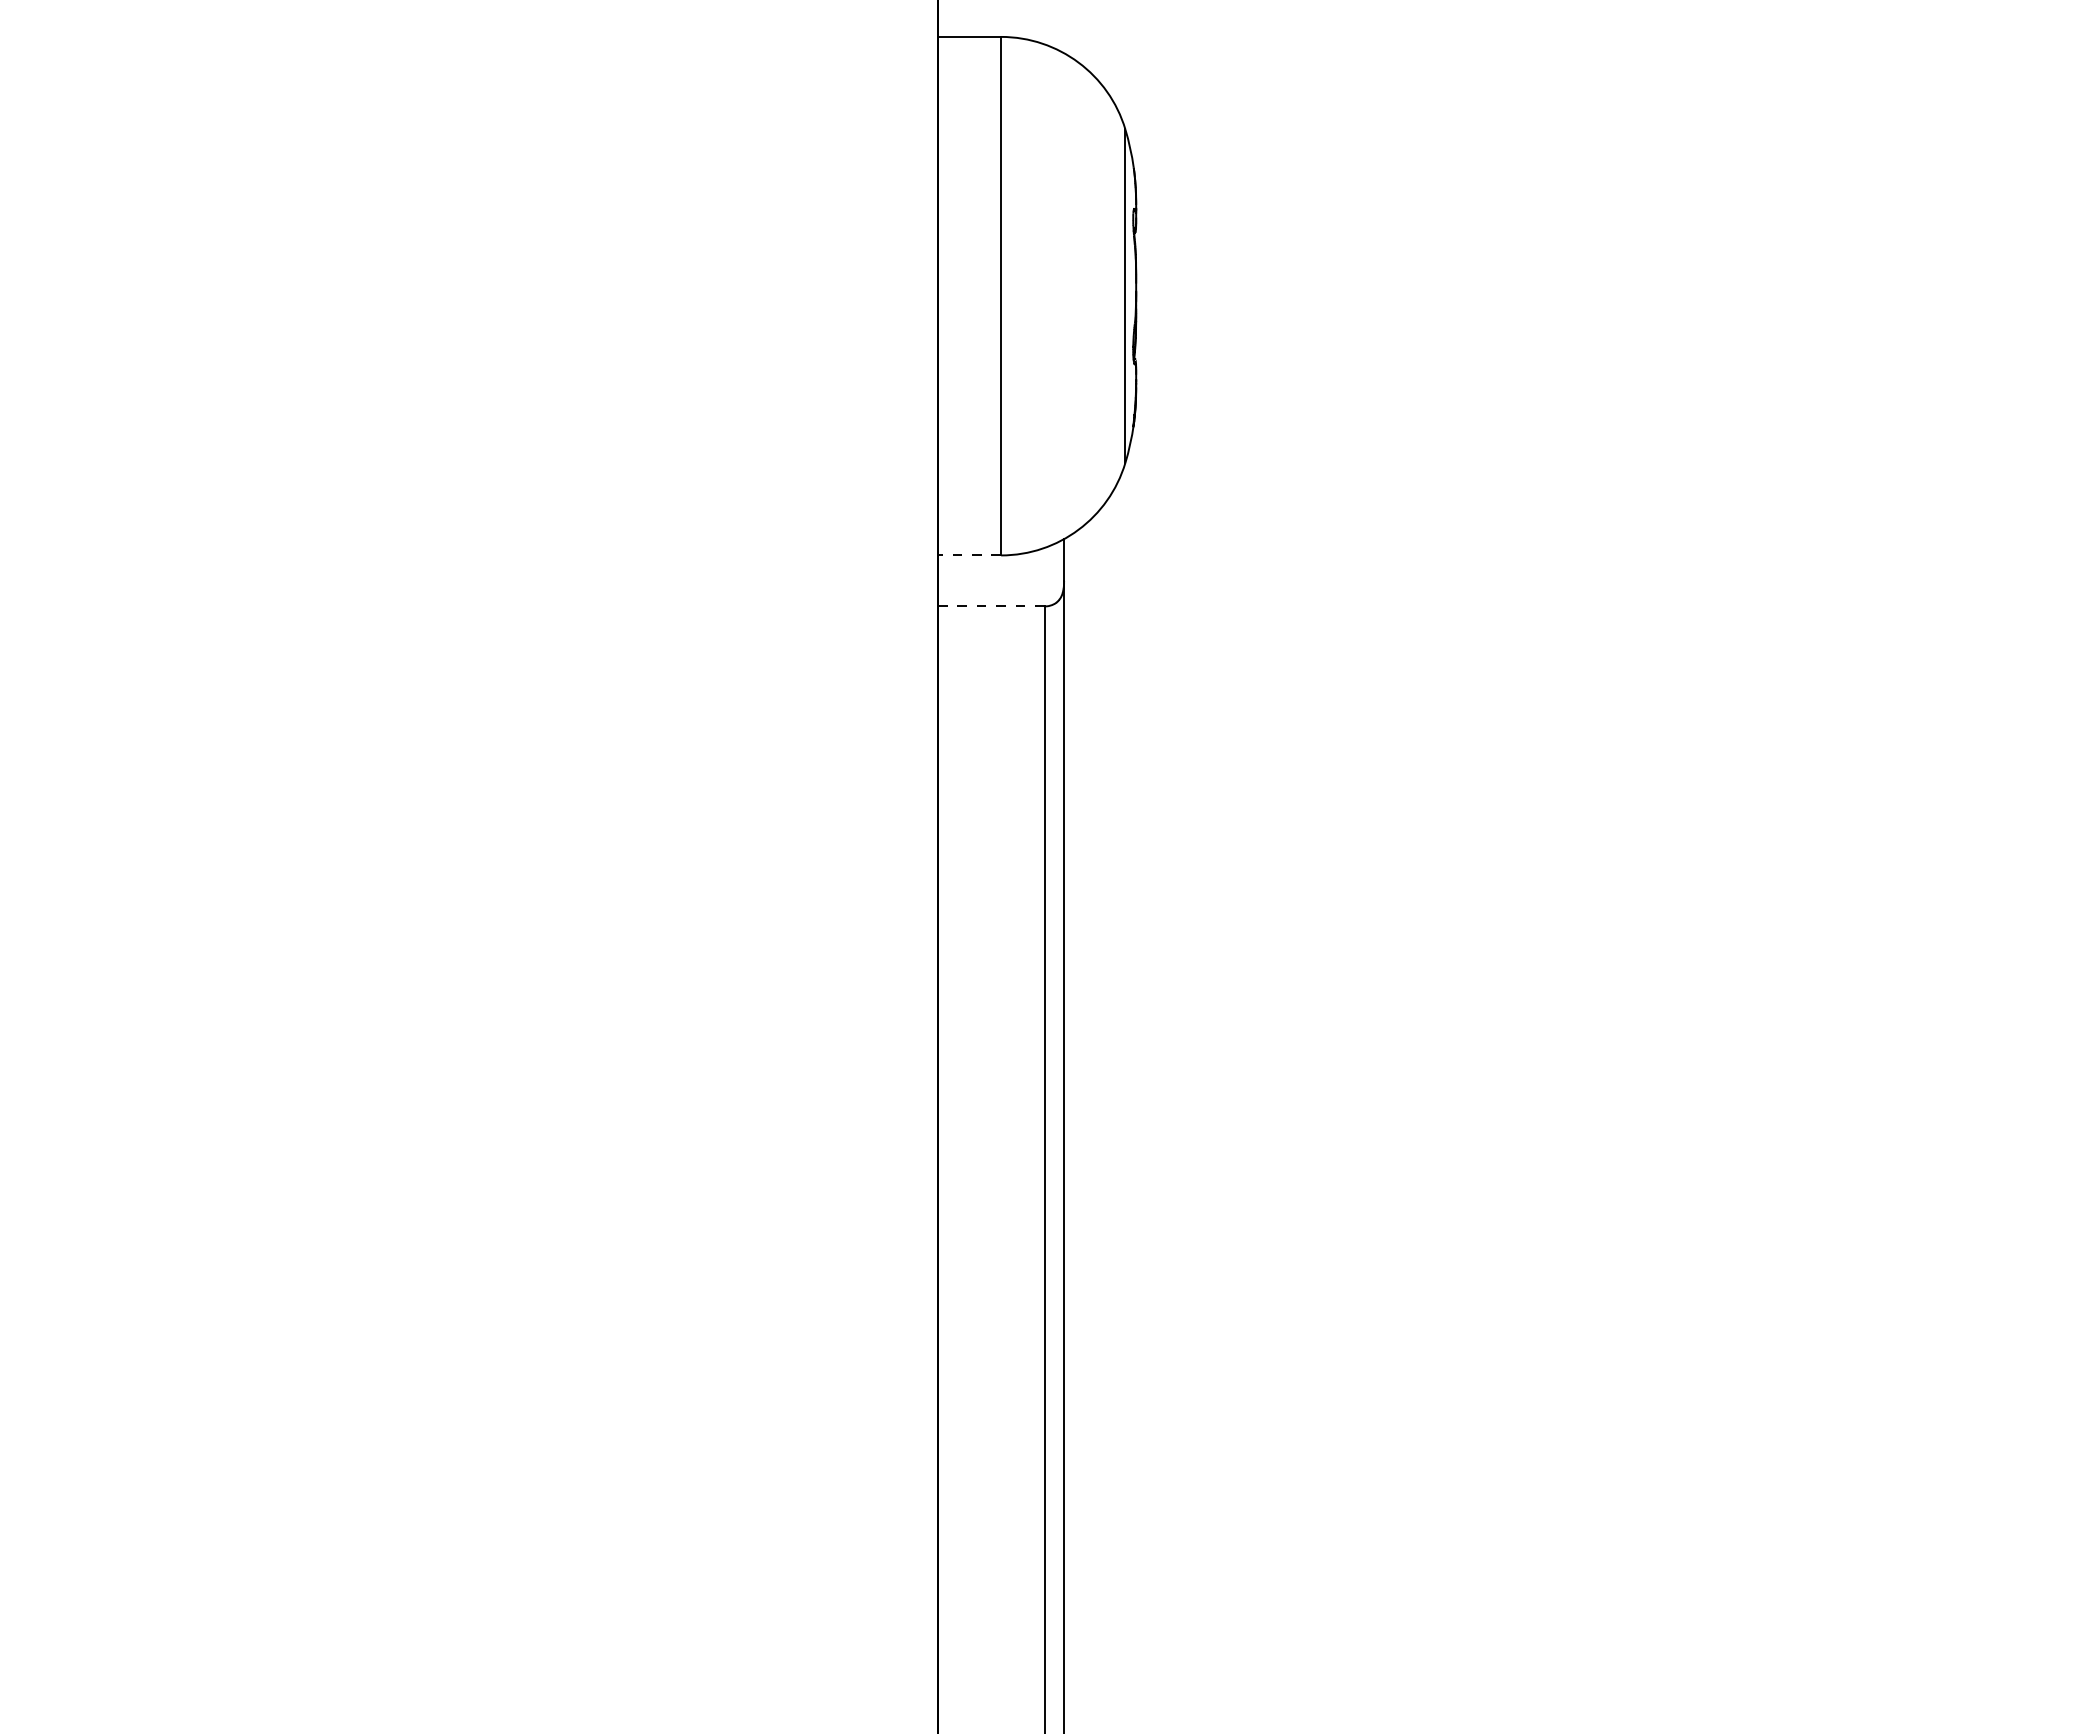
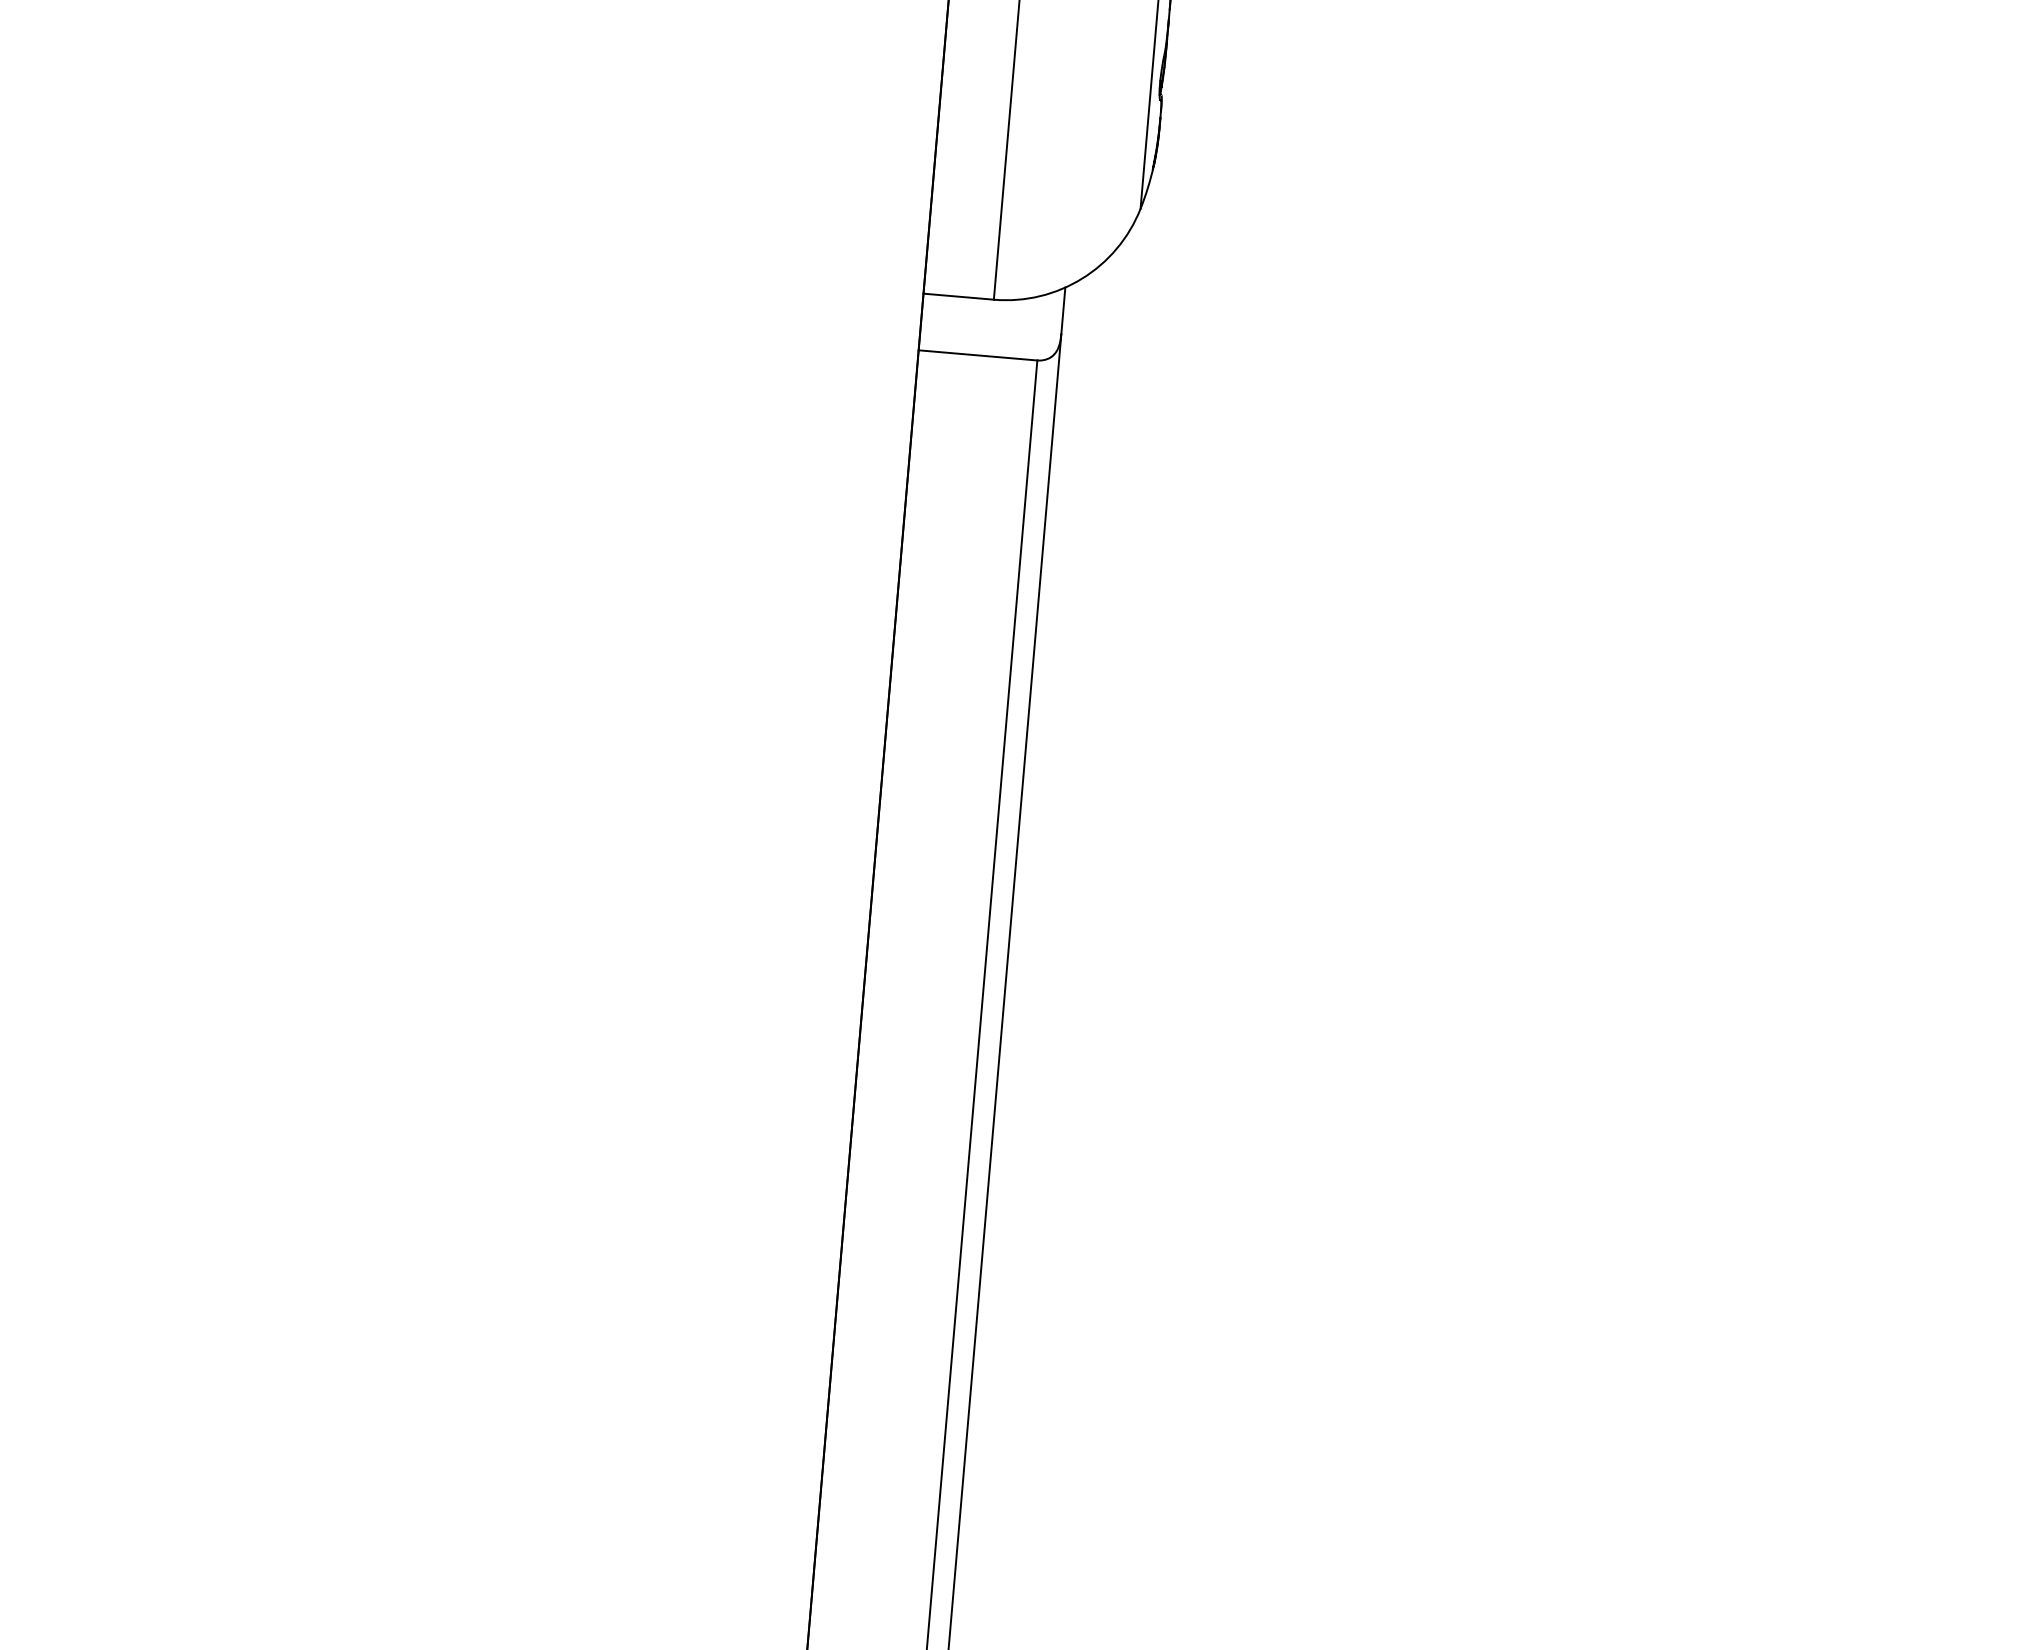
line: (969, 555) -> (958, 296), dashed -> solid
line: (990, 606) -> (977, 355), dashed -> solid

